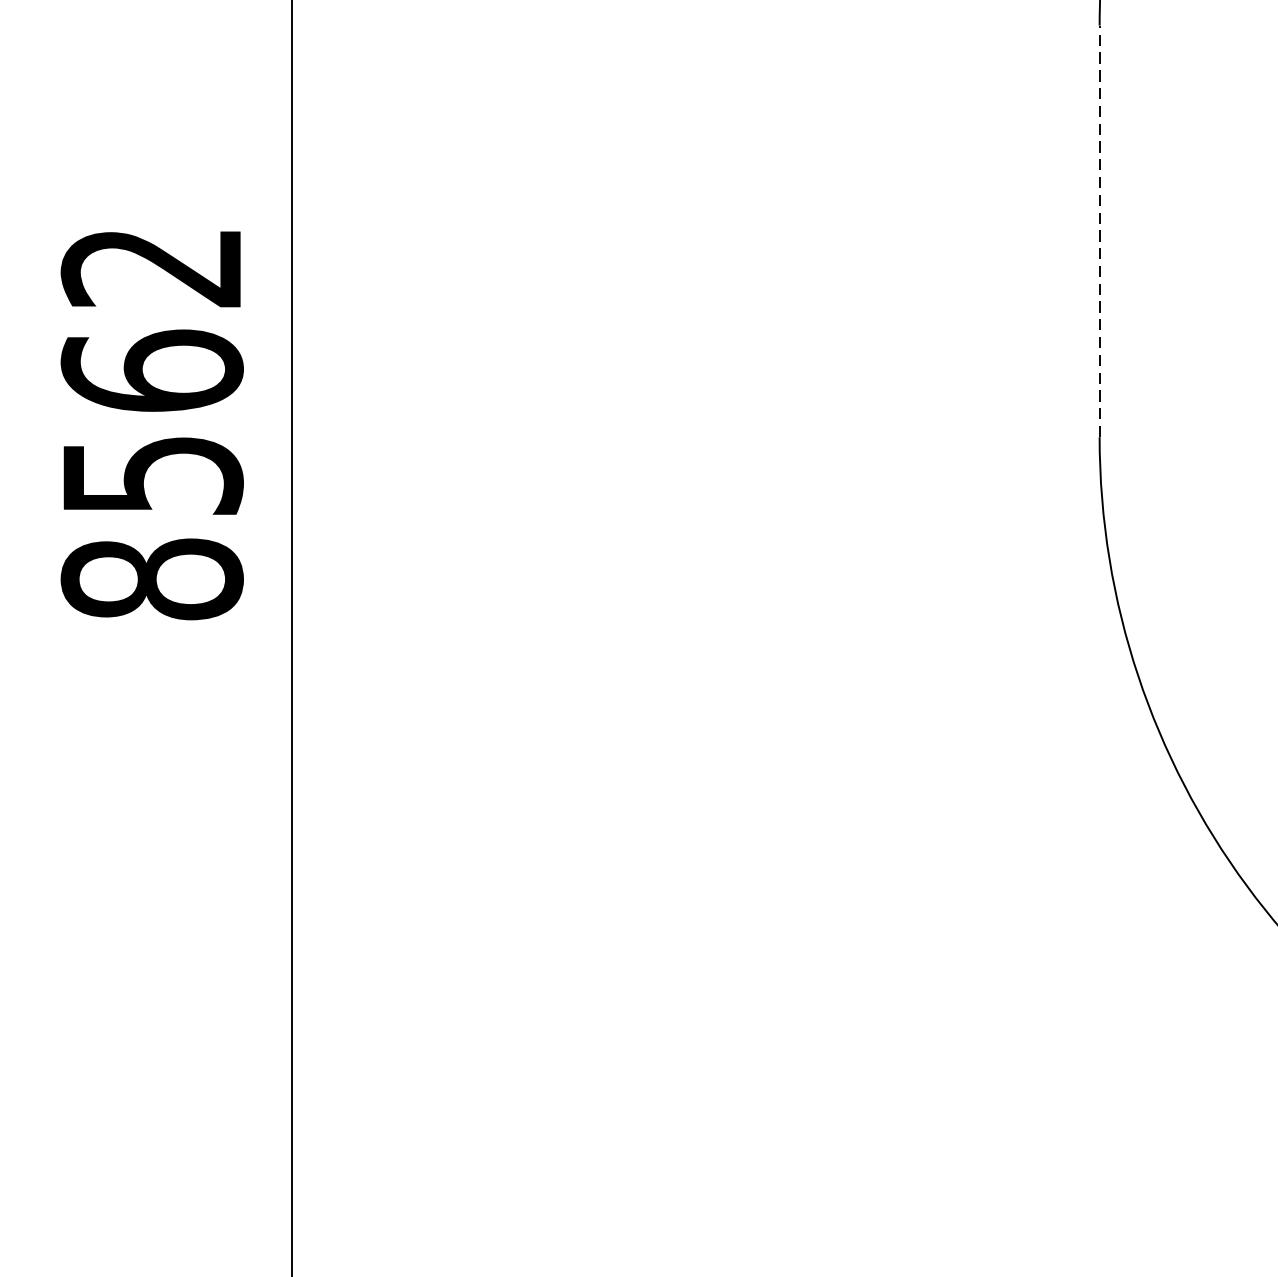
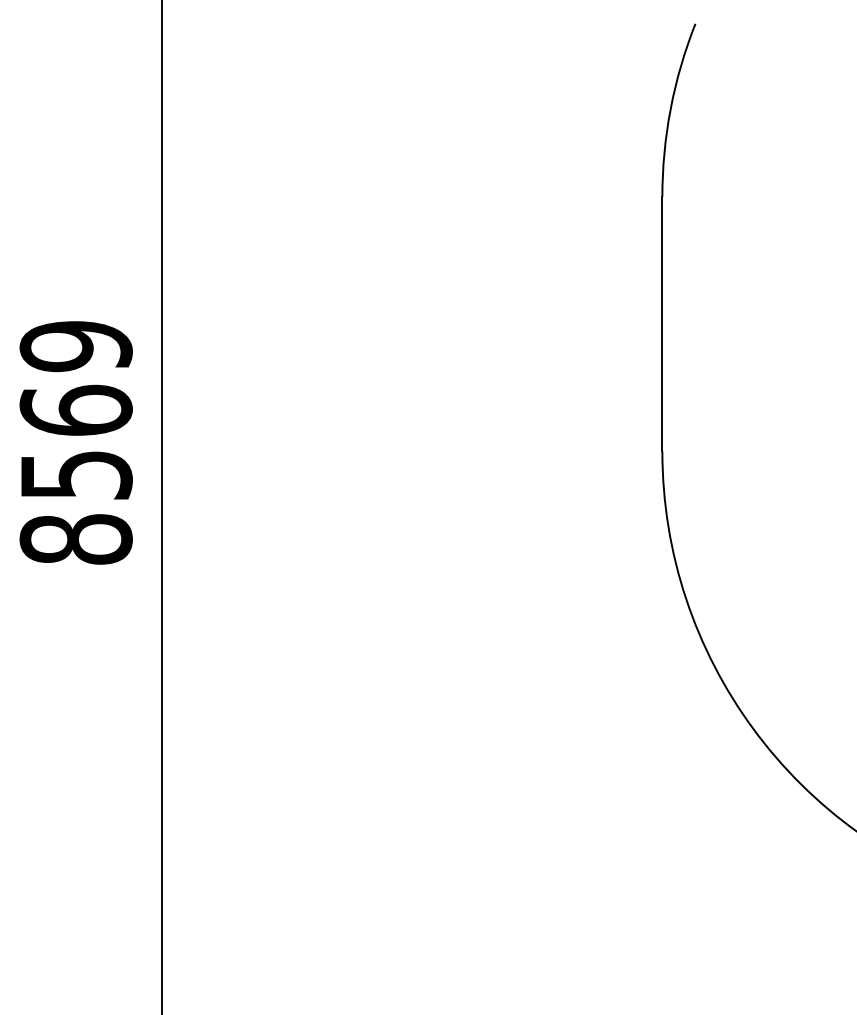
line: (1099, 230) -> (662, 323), dashed -> solid
text: (151, 267) -> (75, 346), 8562 -> 8569

